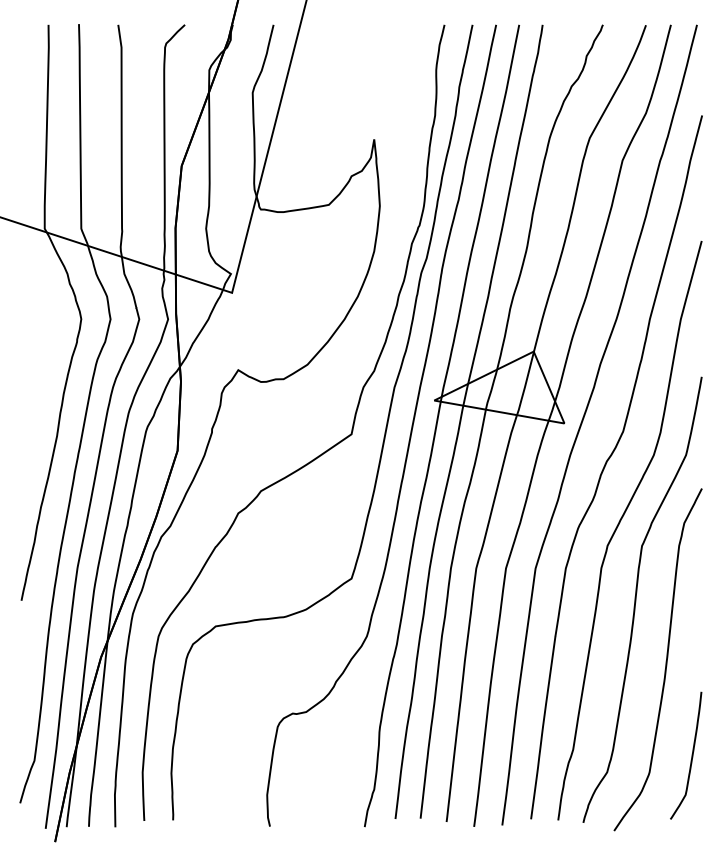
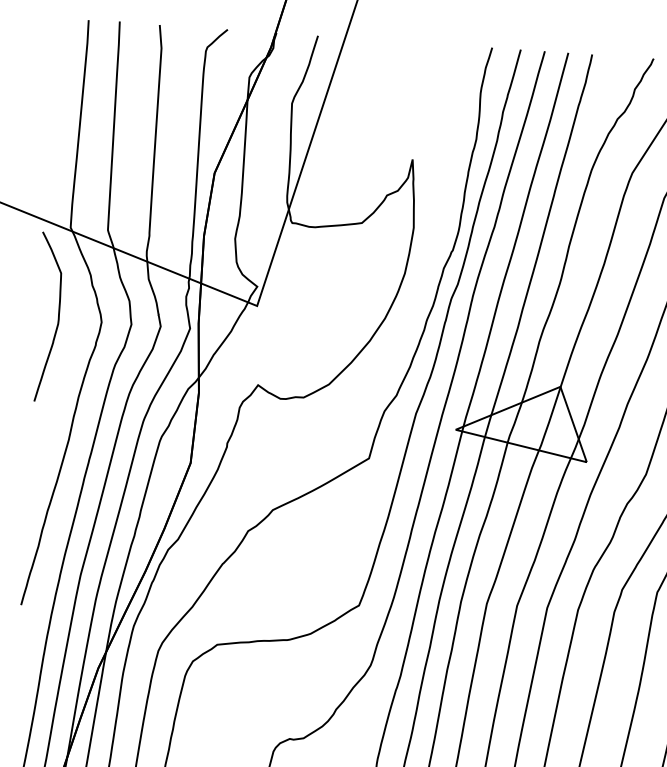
curve: (38, 317) -> (58, 317), added

